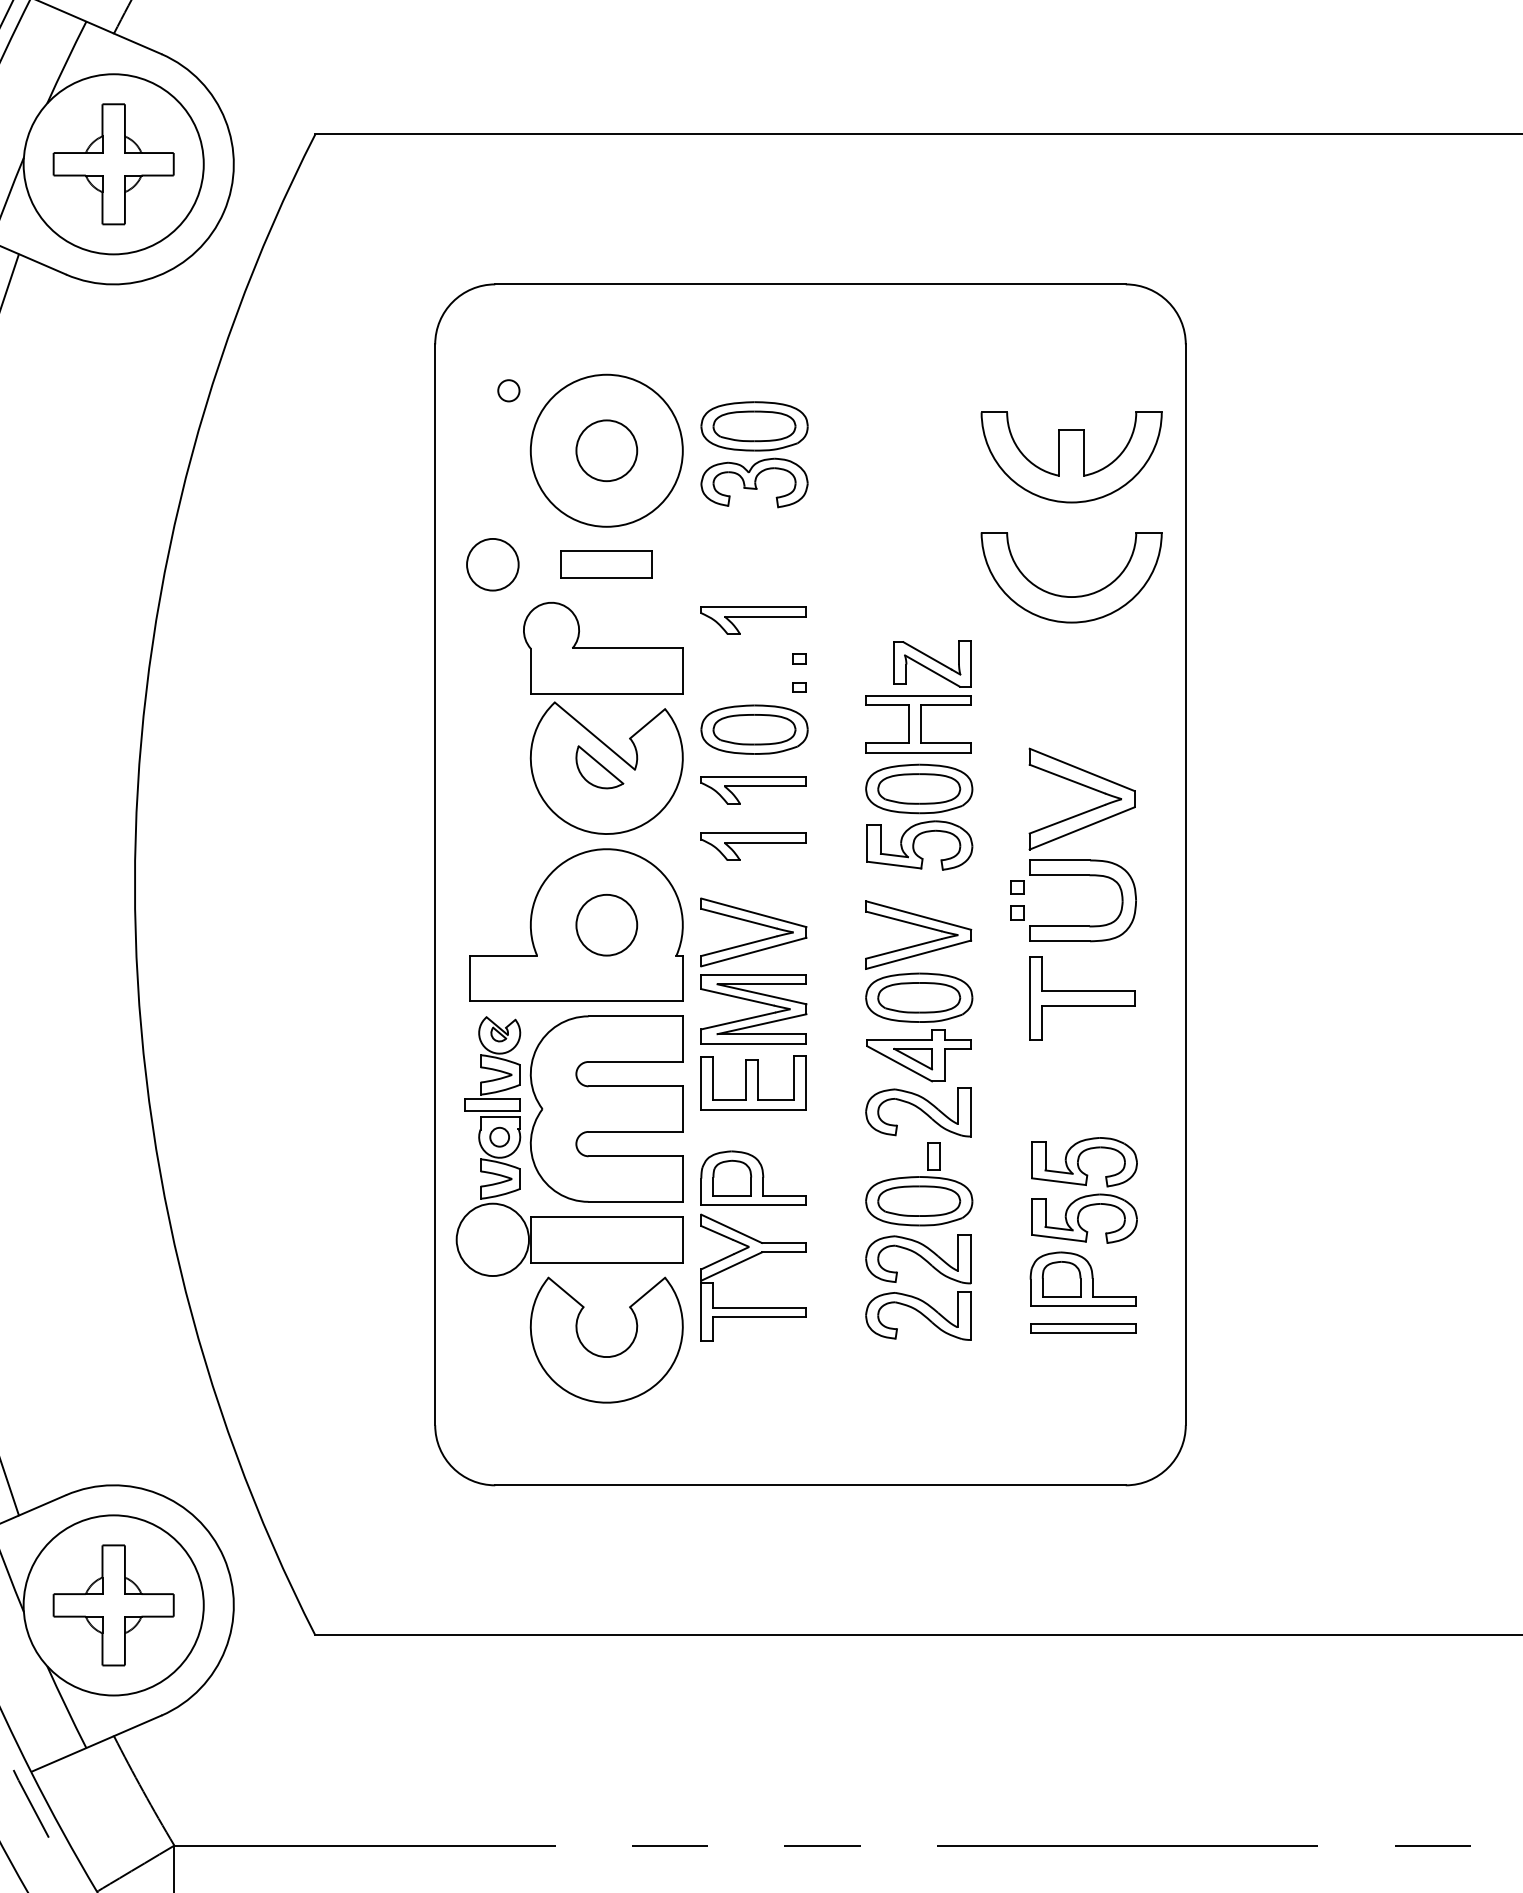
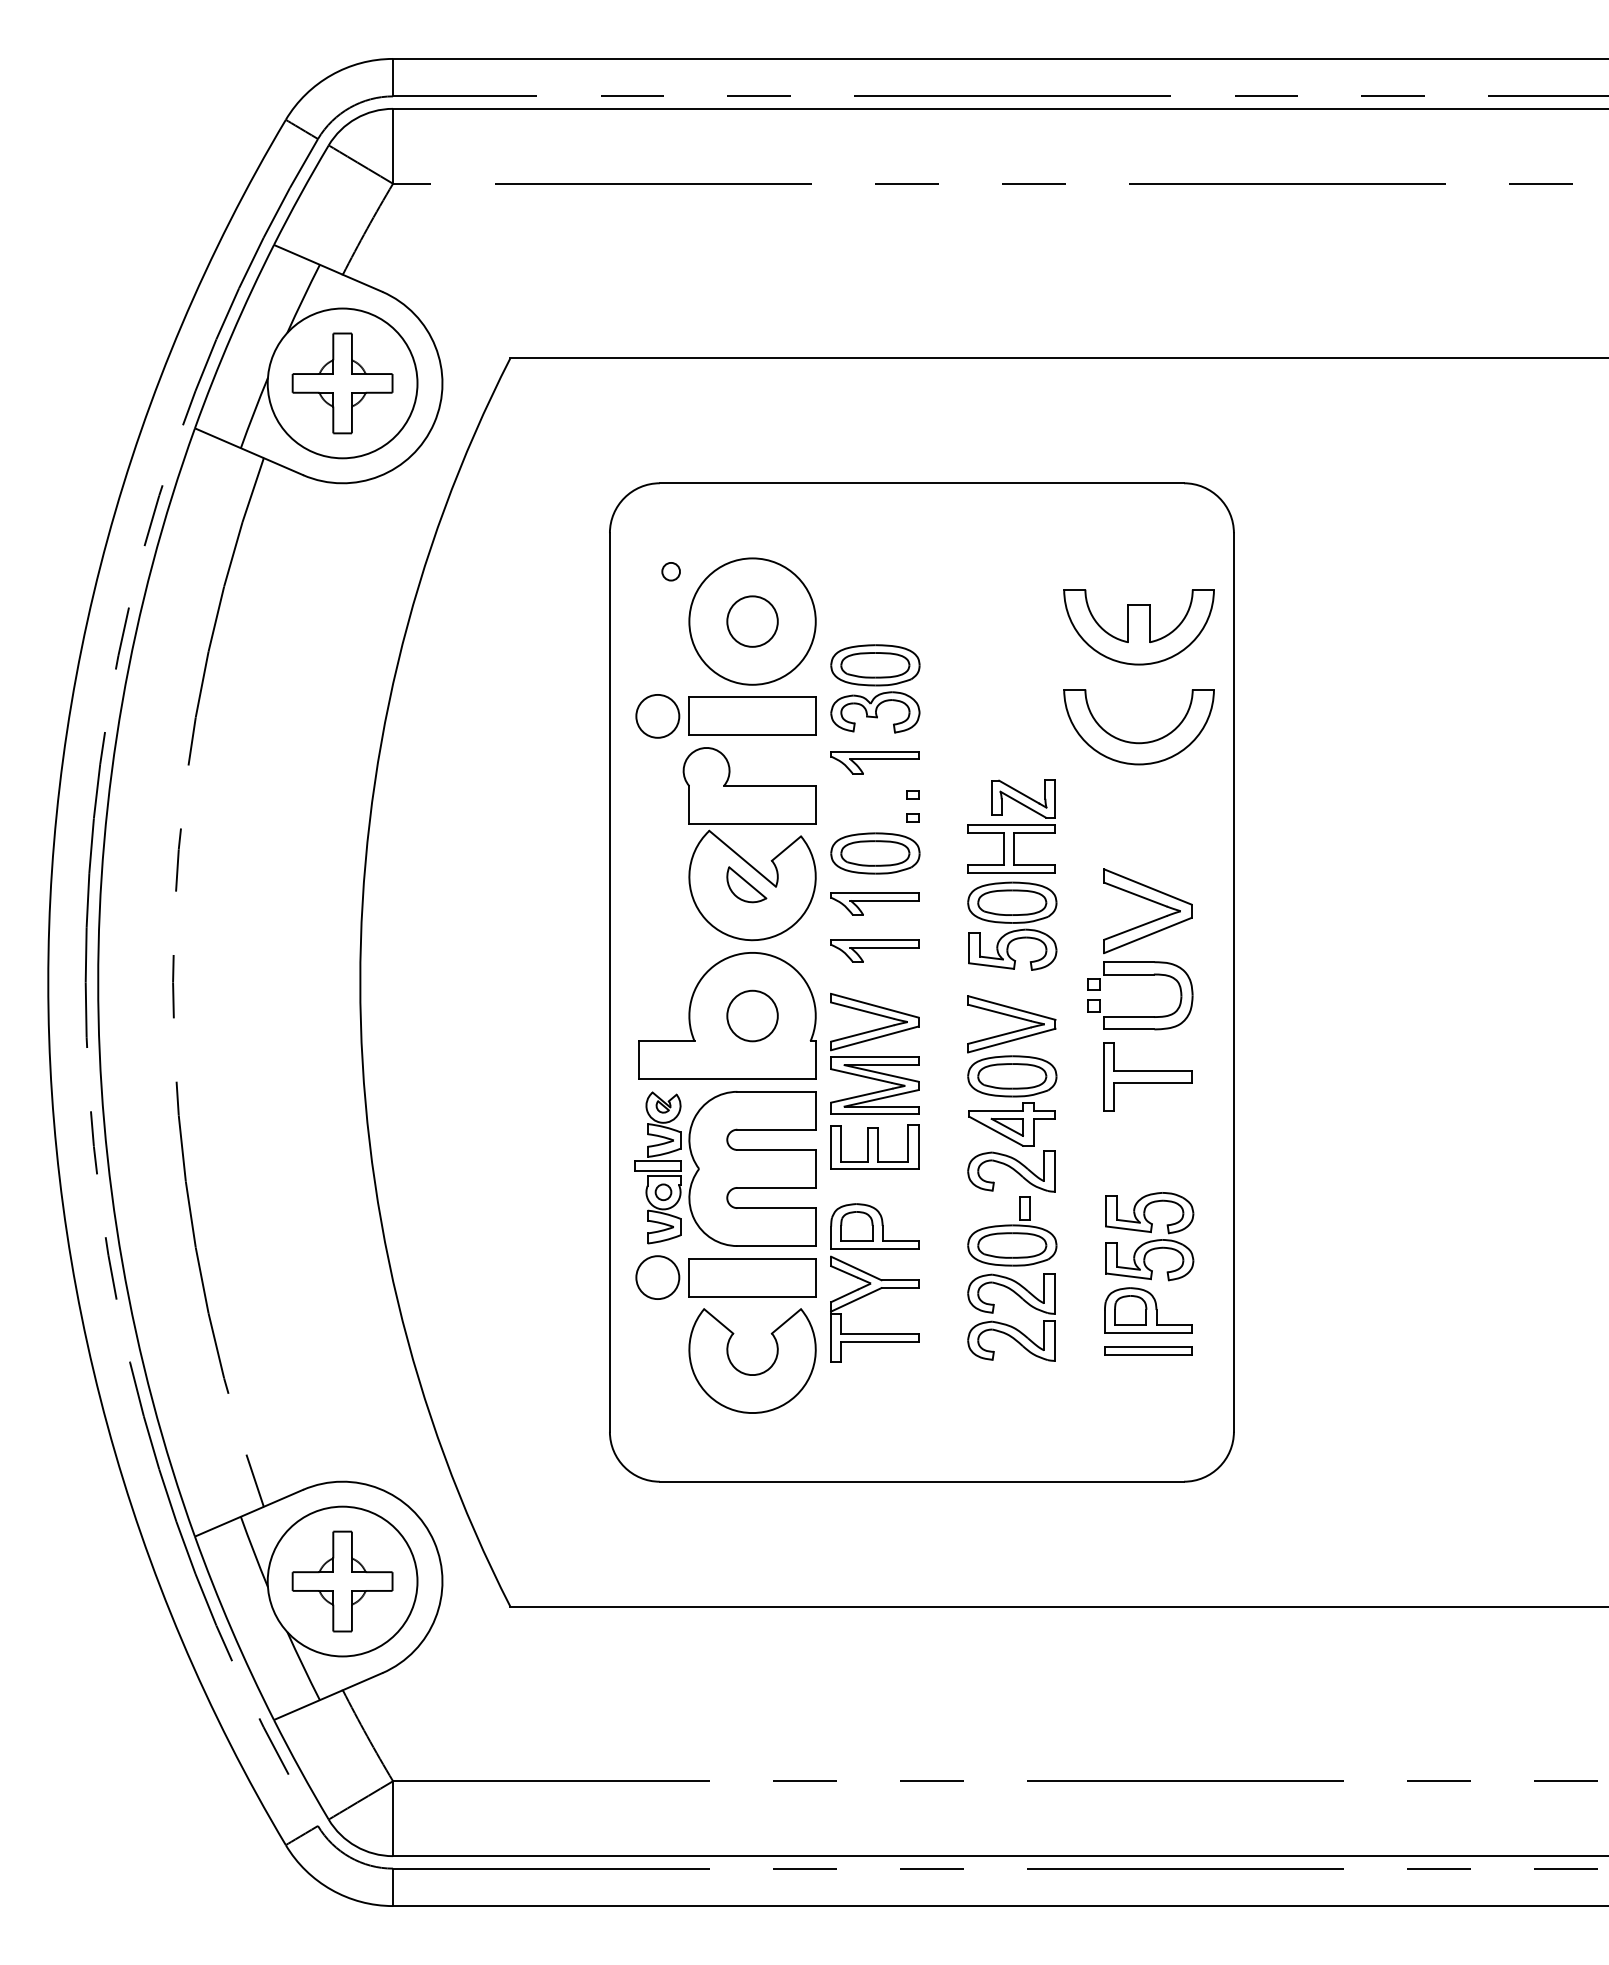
part: (754, 454) -> (875, 688), moved
part: (606, 563) -> (752, 715), size x1.67
circle: (492, 1239) -> (657, 1277), size x0.71

